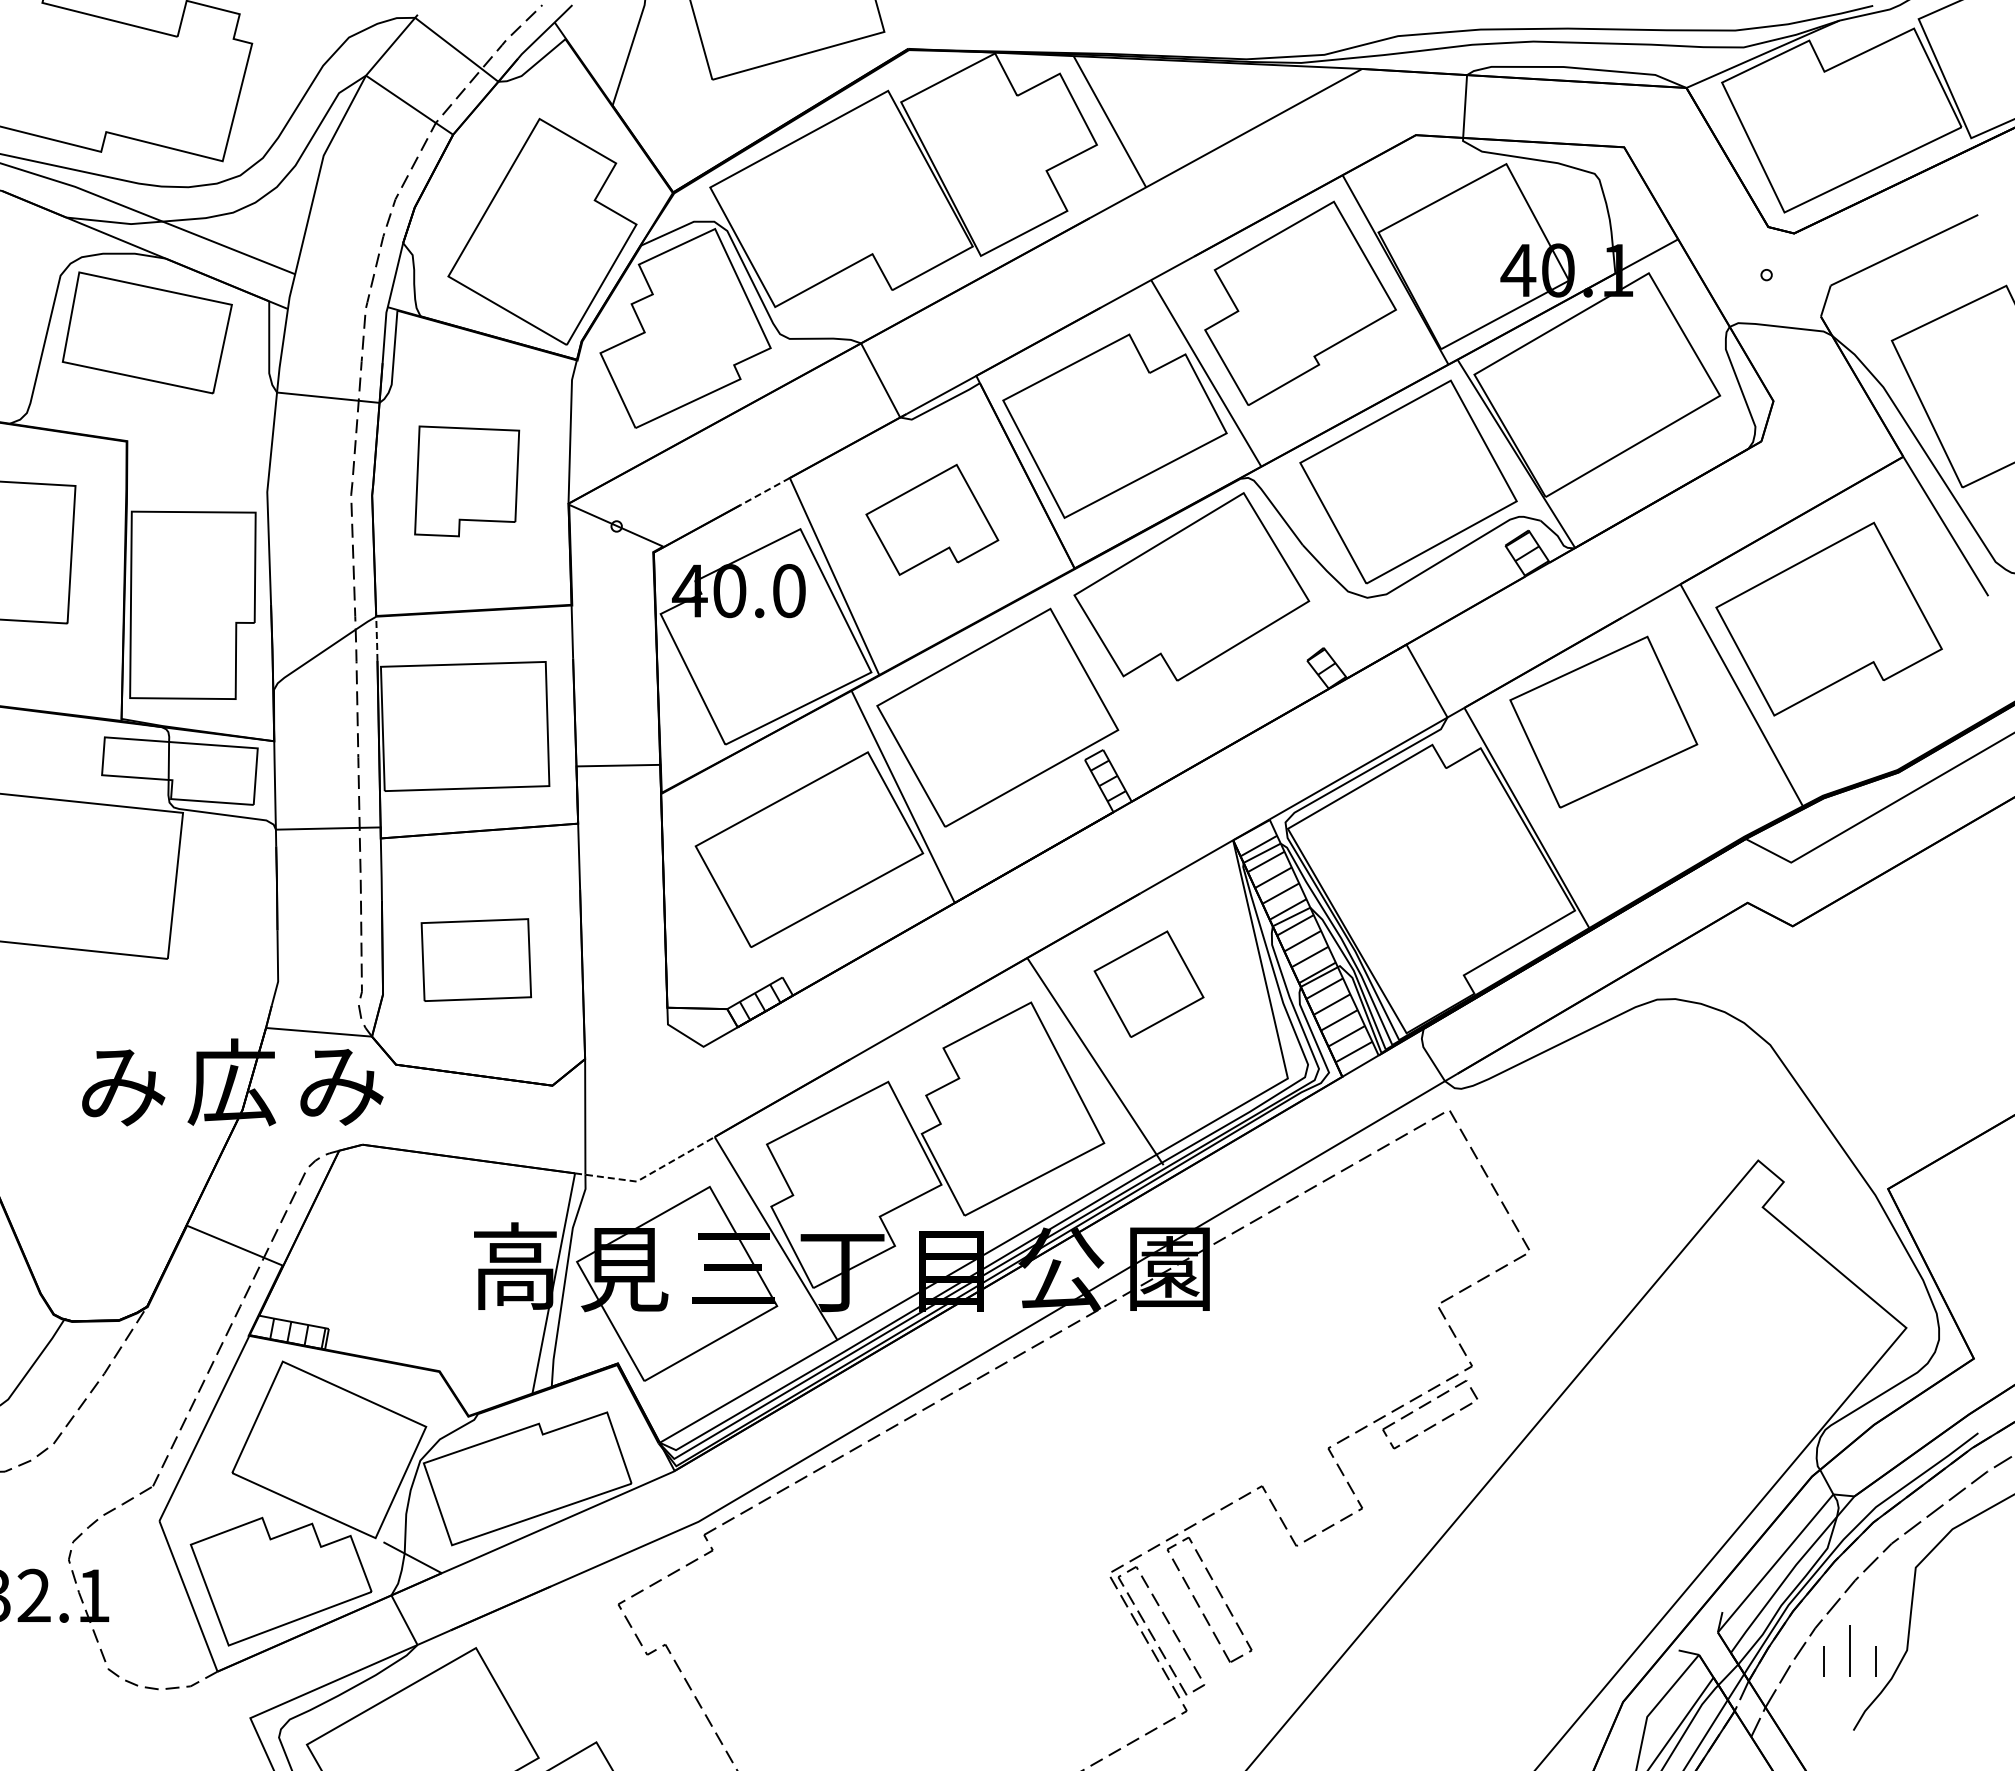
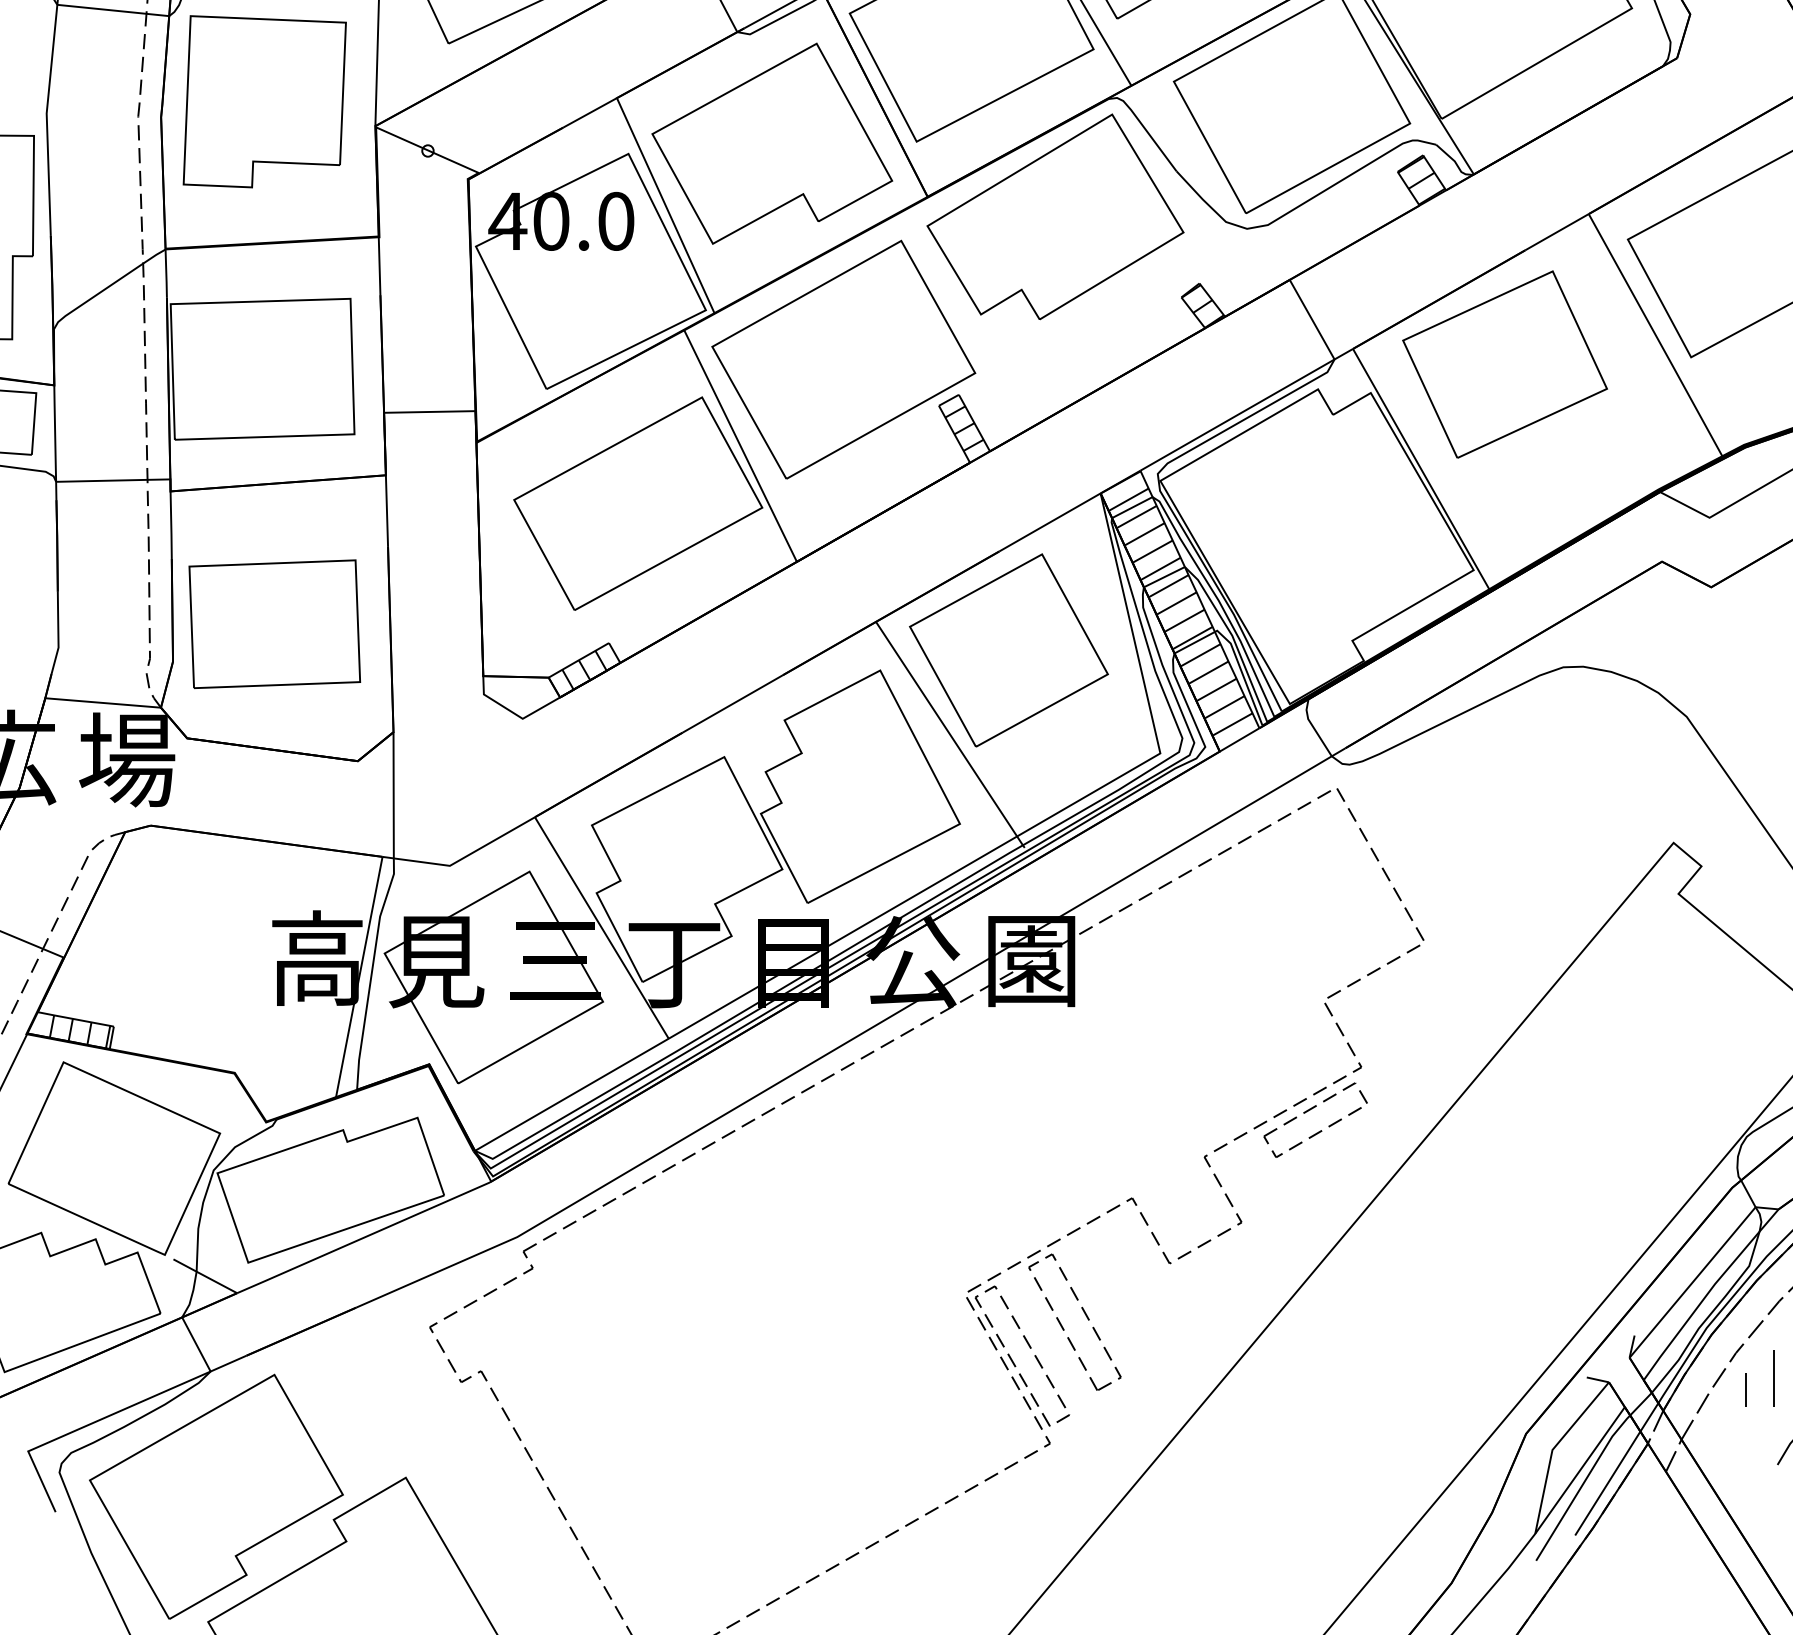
part: (466, 481) -> (264, 101), size x1.43
line: (764, 491) -> (589, 112), dashed -> solid
part: (932, 519) -> (772, 143), size x1.67
line: (376, 638) -> (165, 273), dashed -> solid
part: (476, 959) -> (274, 623), size x1.43
part: (1148, 984) -> (1008, 650), size x1.67
text: (340, 1084) -> (126, 759), み -> 場
line: (648, 1175) -> (462, 859), dashed -> solid

